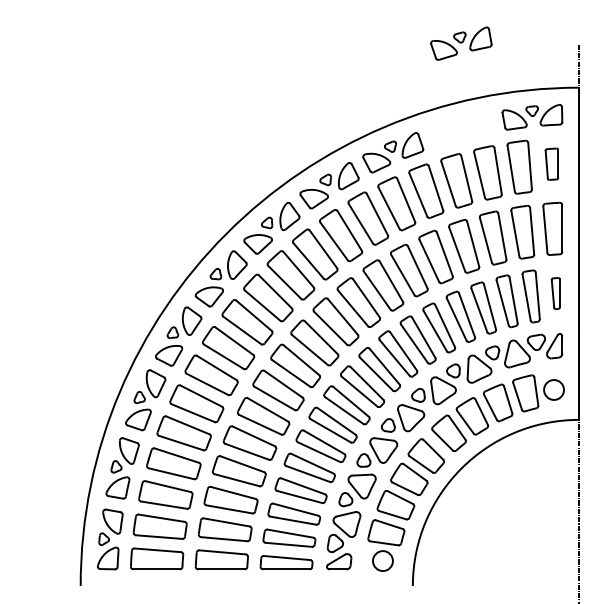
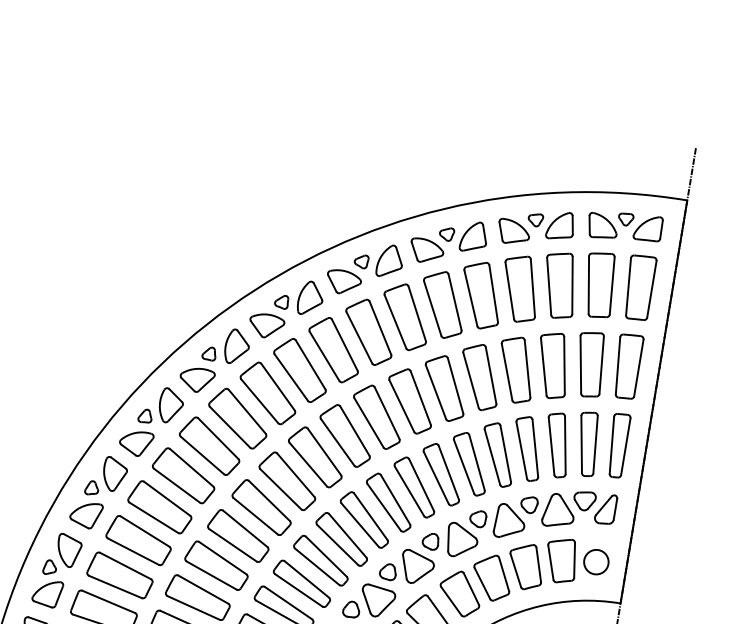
part: (461, 43) -> (536, 227), moved
part: (551, 164) -> (638, 288), size x1.67
part: (555, 293) -> (617, 445), size x1.67

